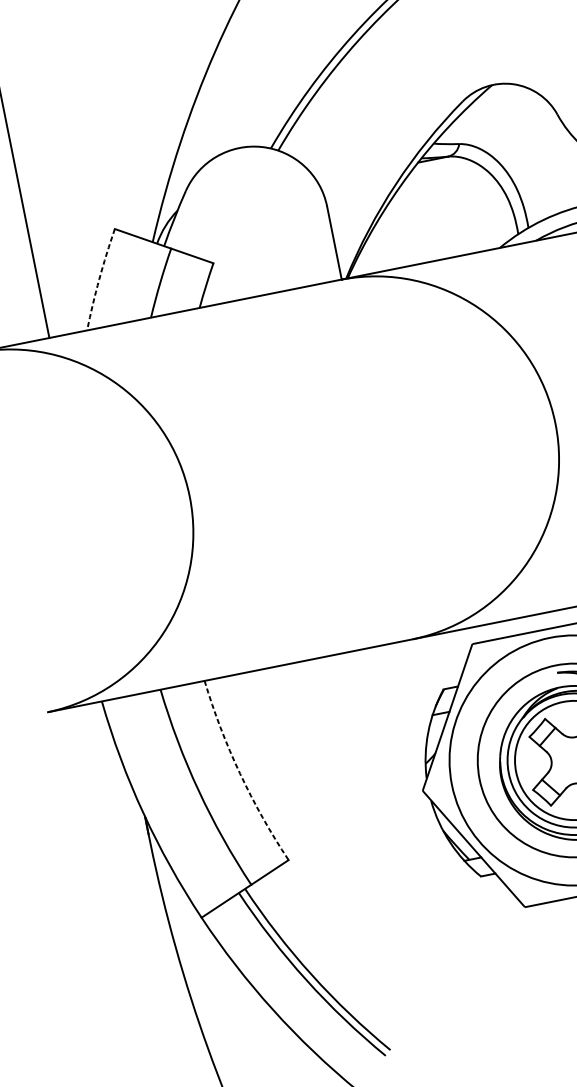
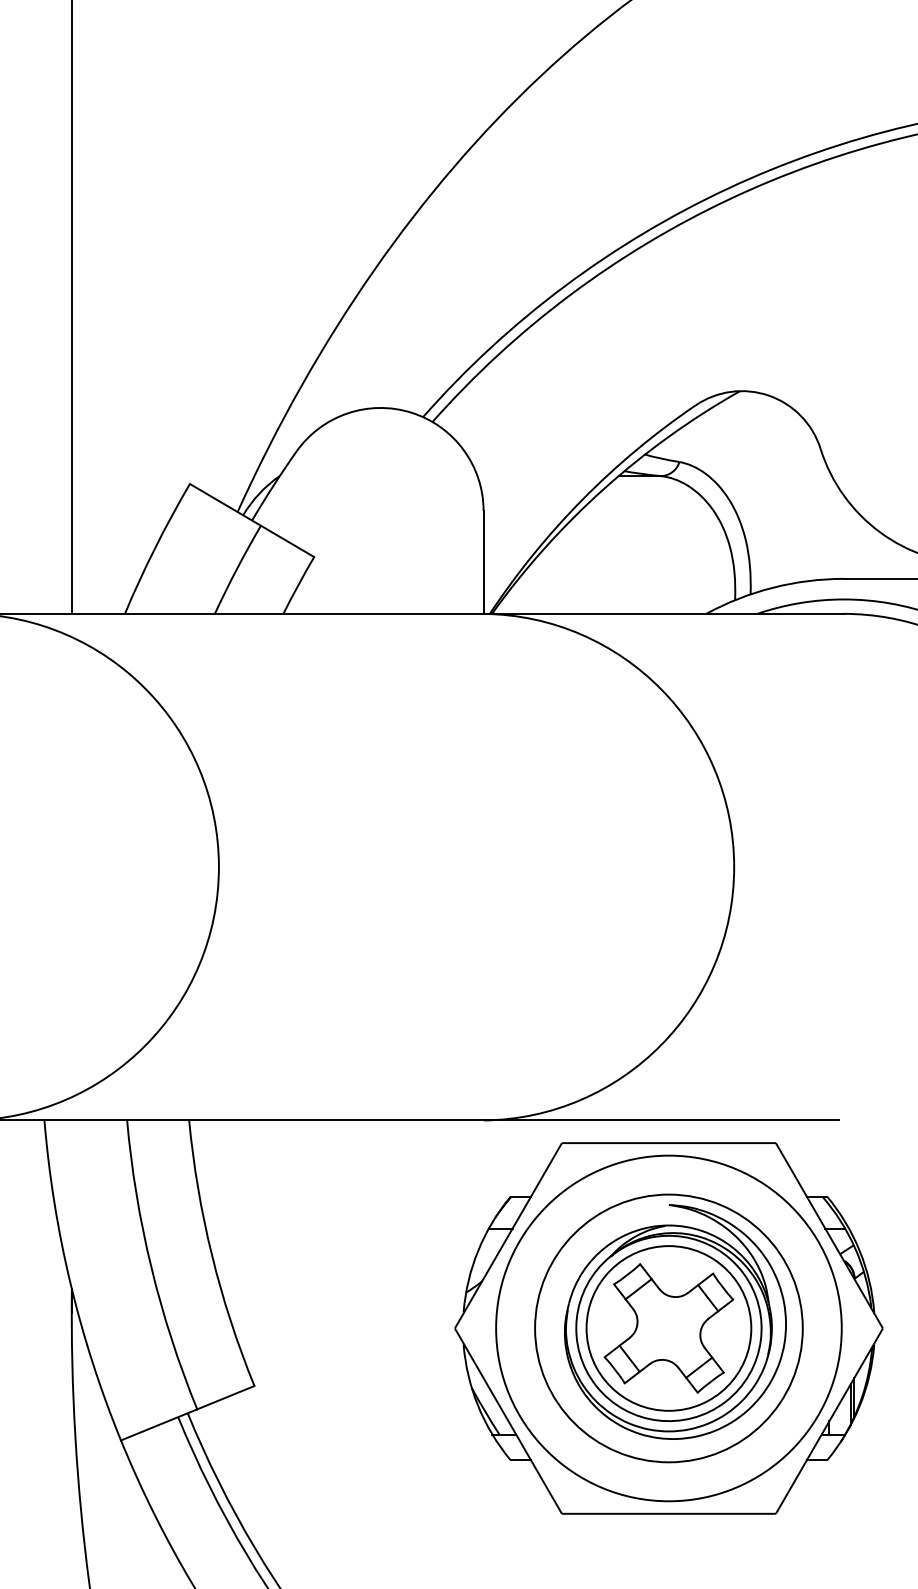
arc: (99, 279) -> (155, 547), dashed -> solid
arc: (240, 773) -> (212, 1255), dashed -> solid

